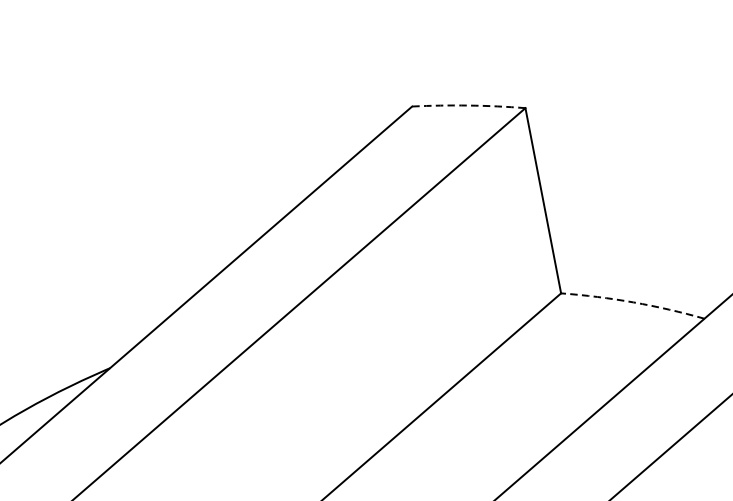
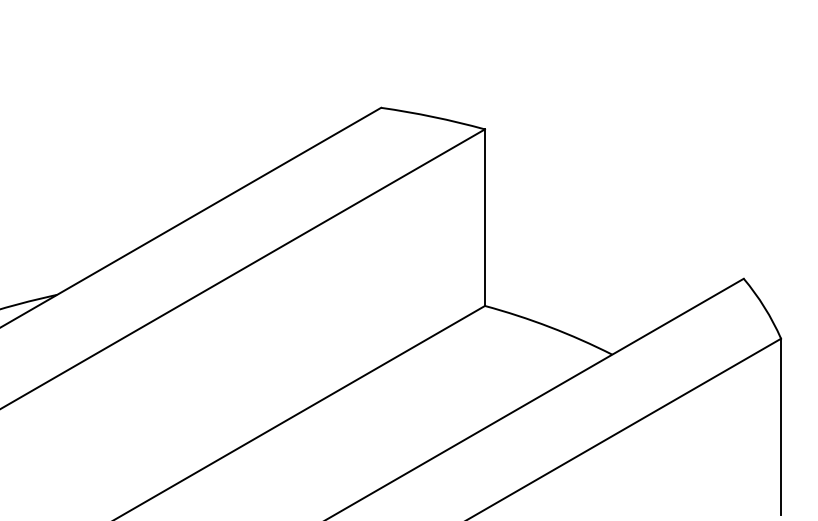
arc: (468, 105) -> (433, 116), dashed -> solid
arc: (633, 302) -> (549, 327), dashed -> solid

